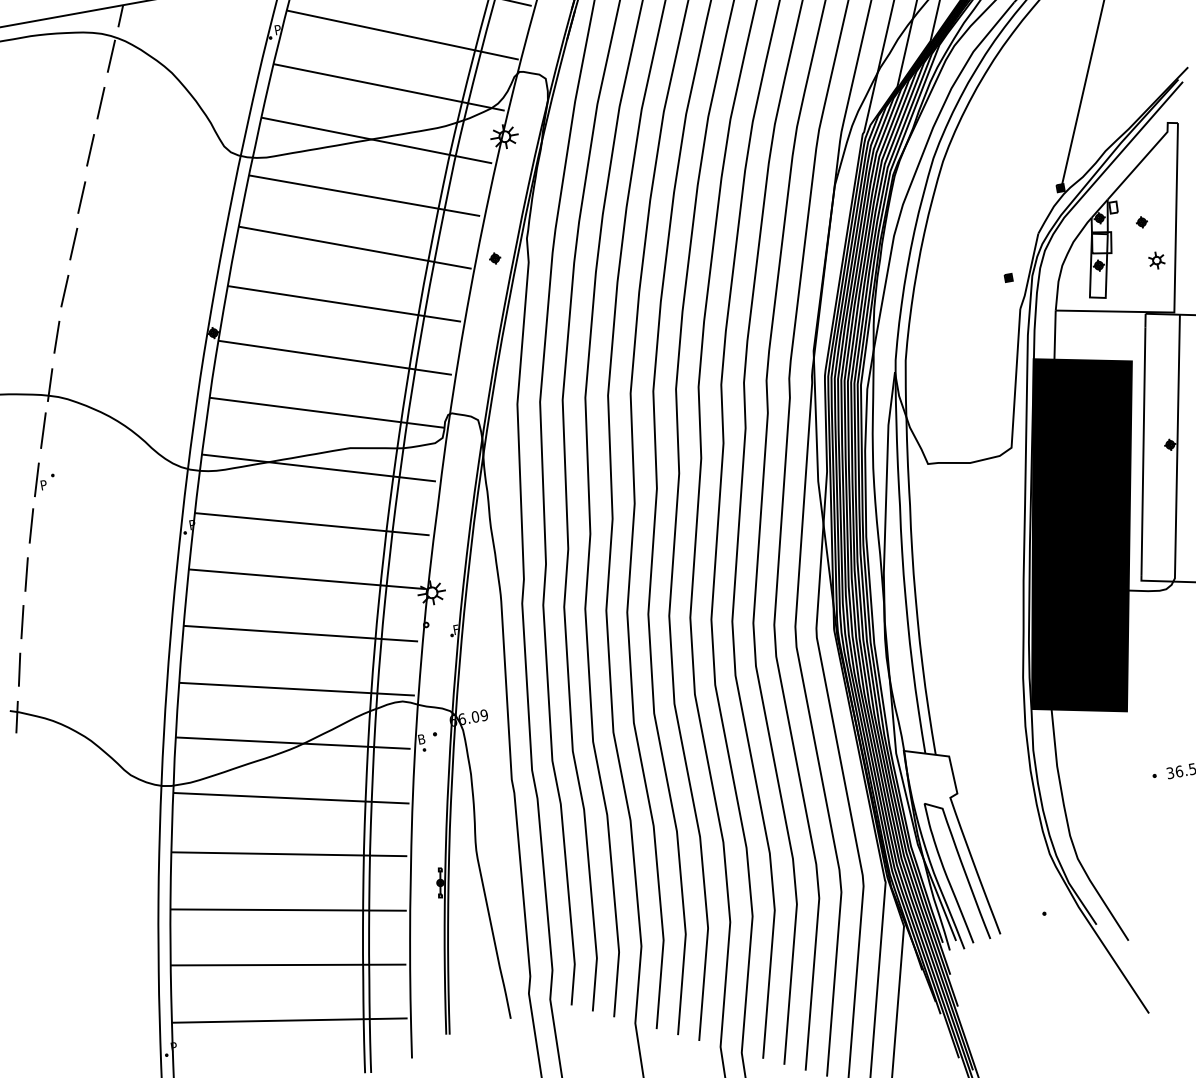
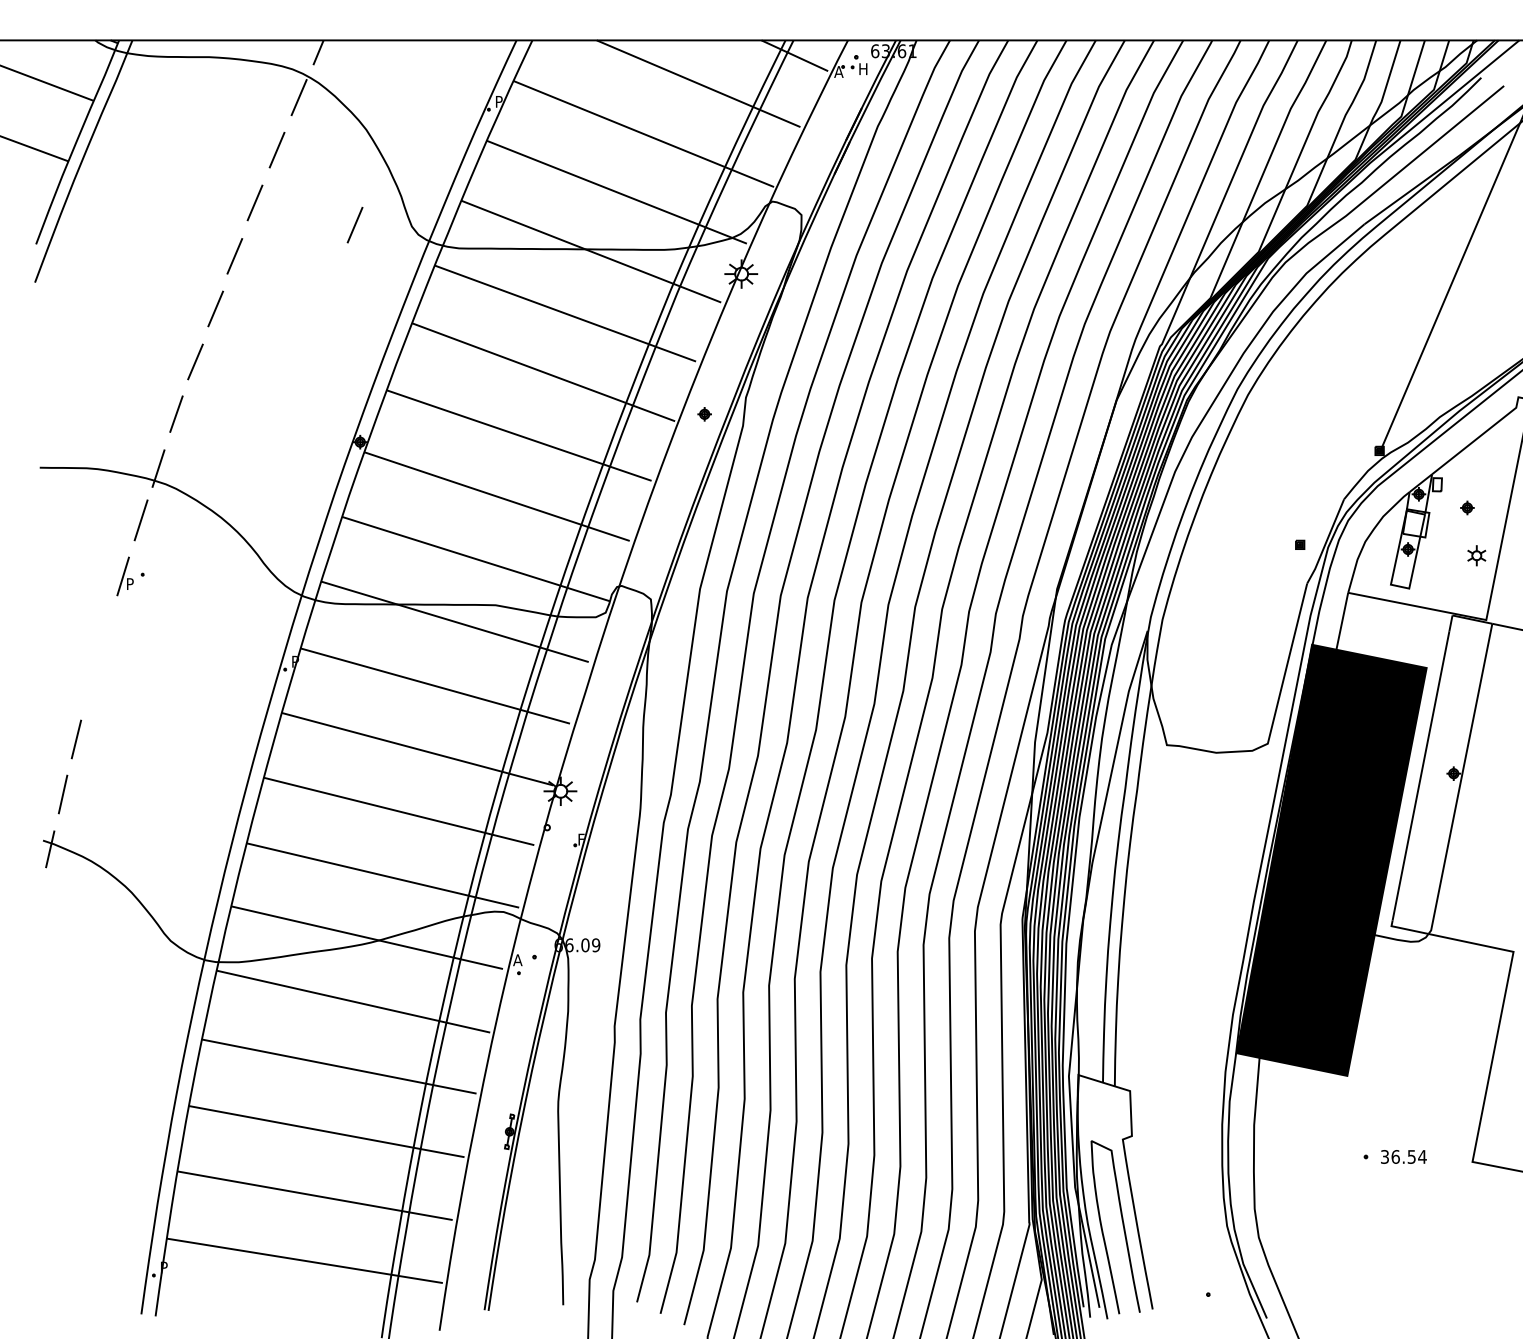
line: (176, 154) -> (354, 225), added
line: (30, 525) -> (106, 628), removed
line: (26, 574) -> (91, 684), removed
text: (421, 739) -> (517, 960), B -> A

